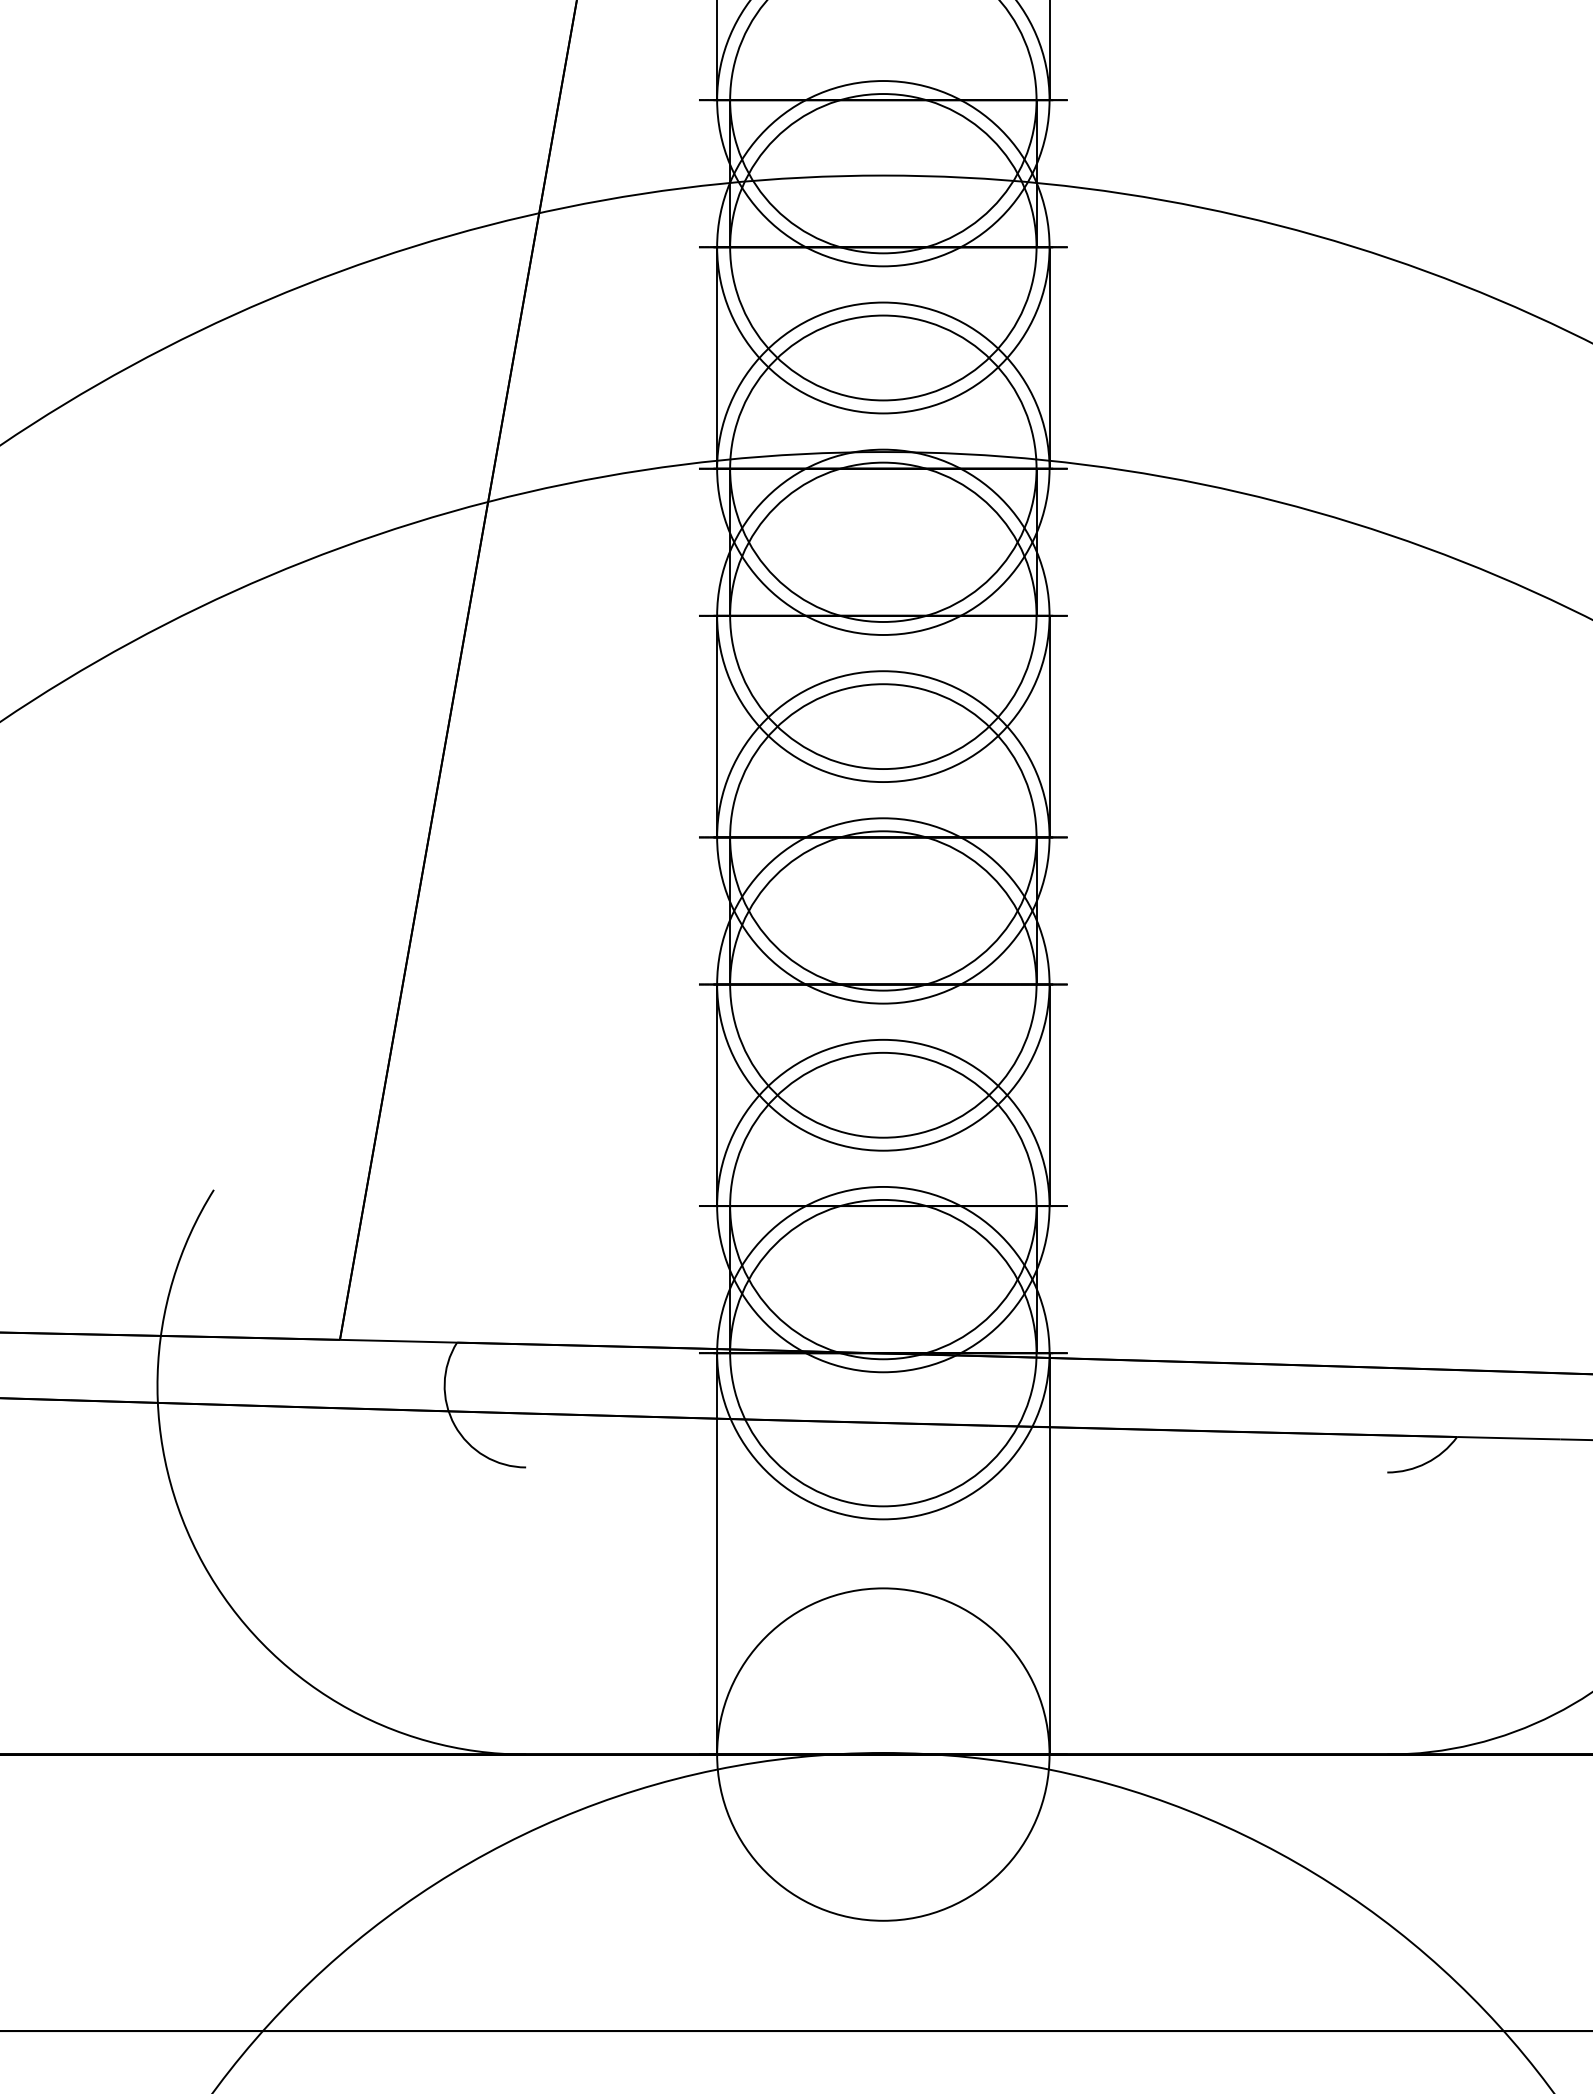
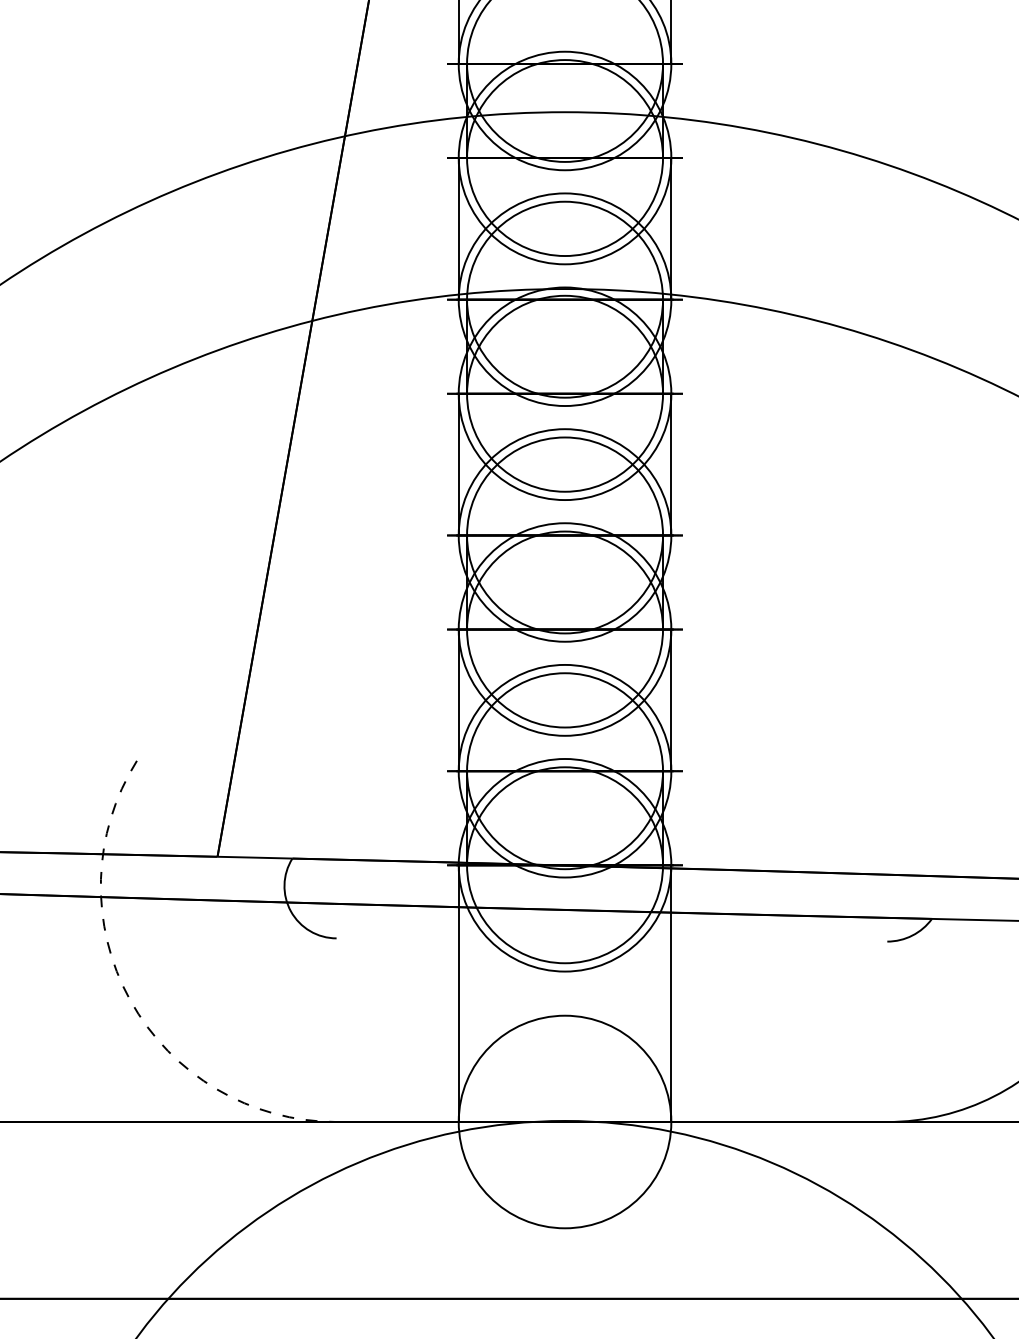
arc: (203, 1564) -> (130, 1000), solid -> dashed

